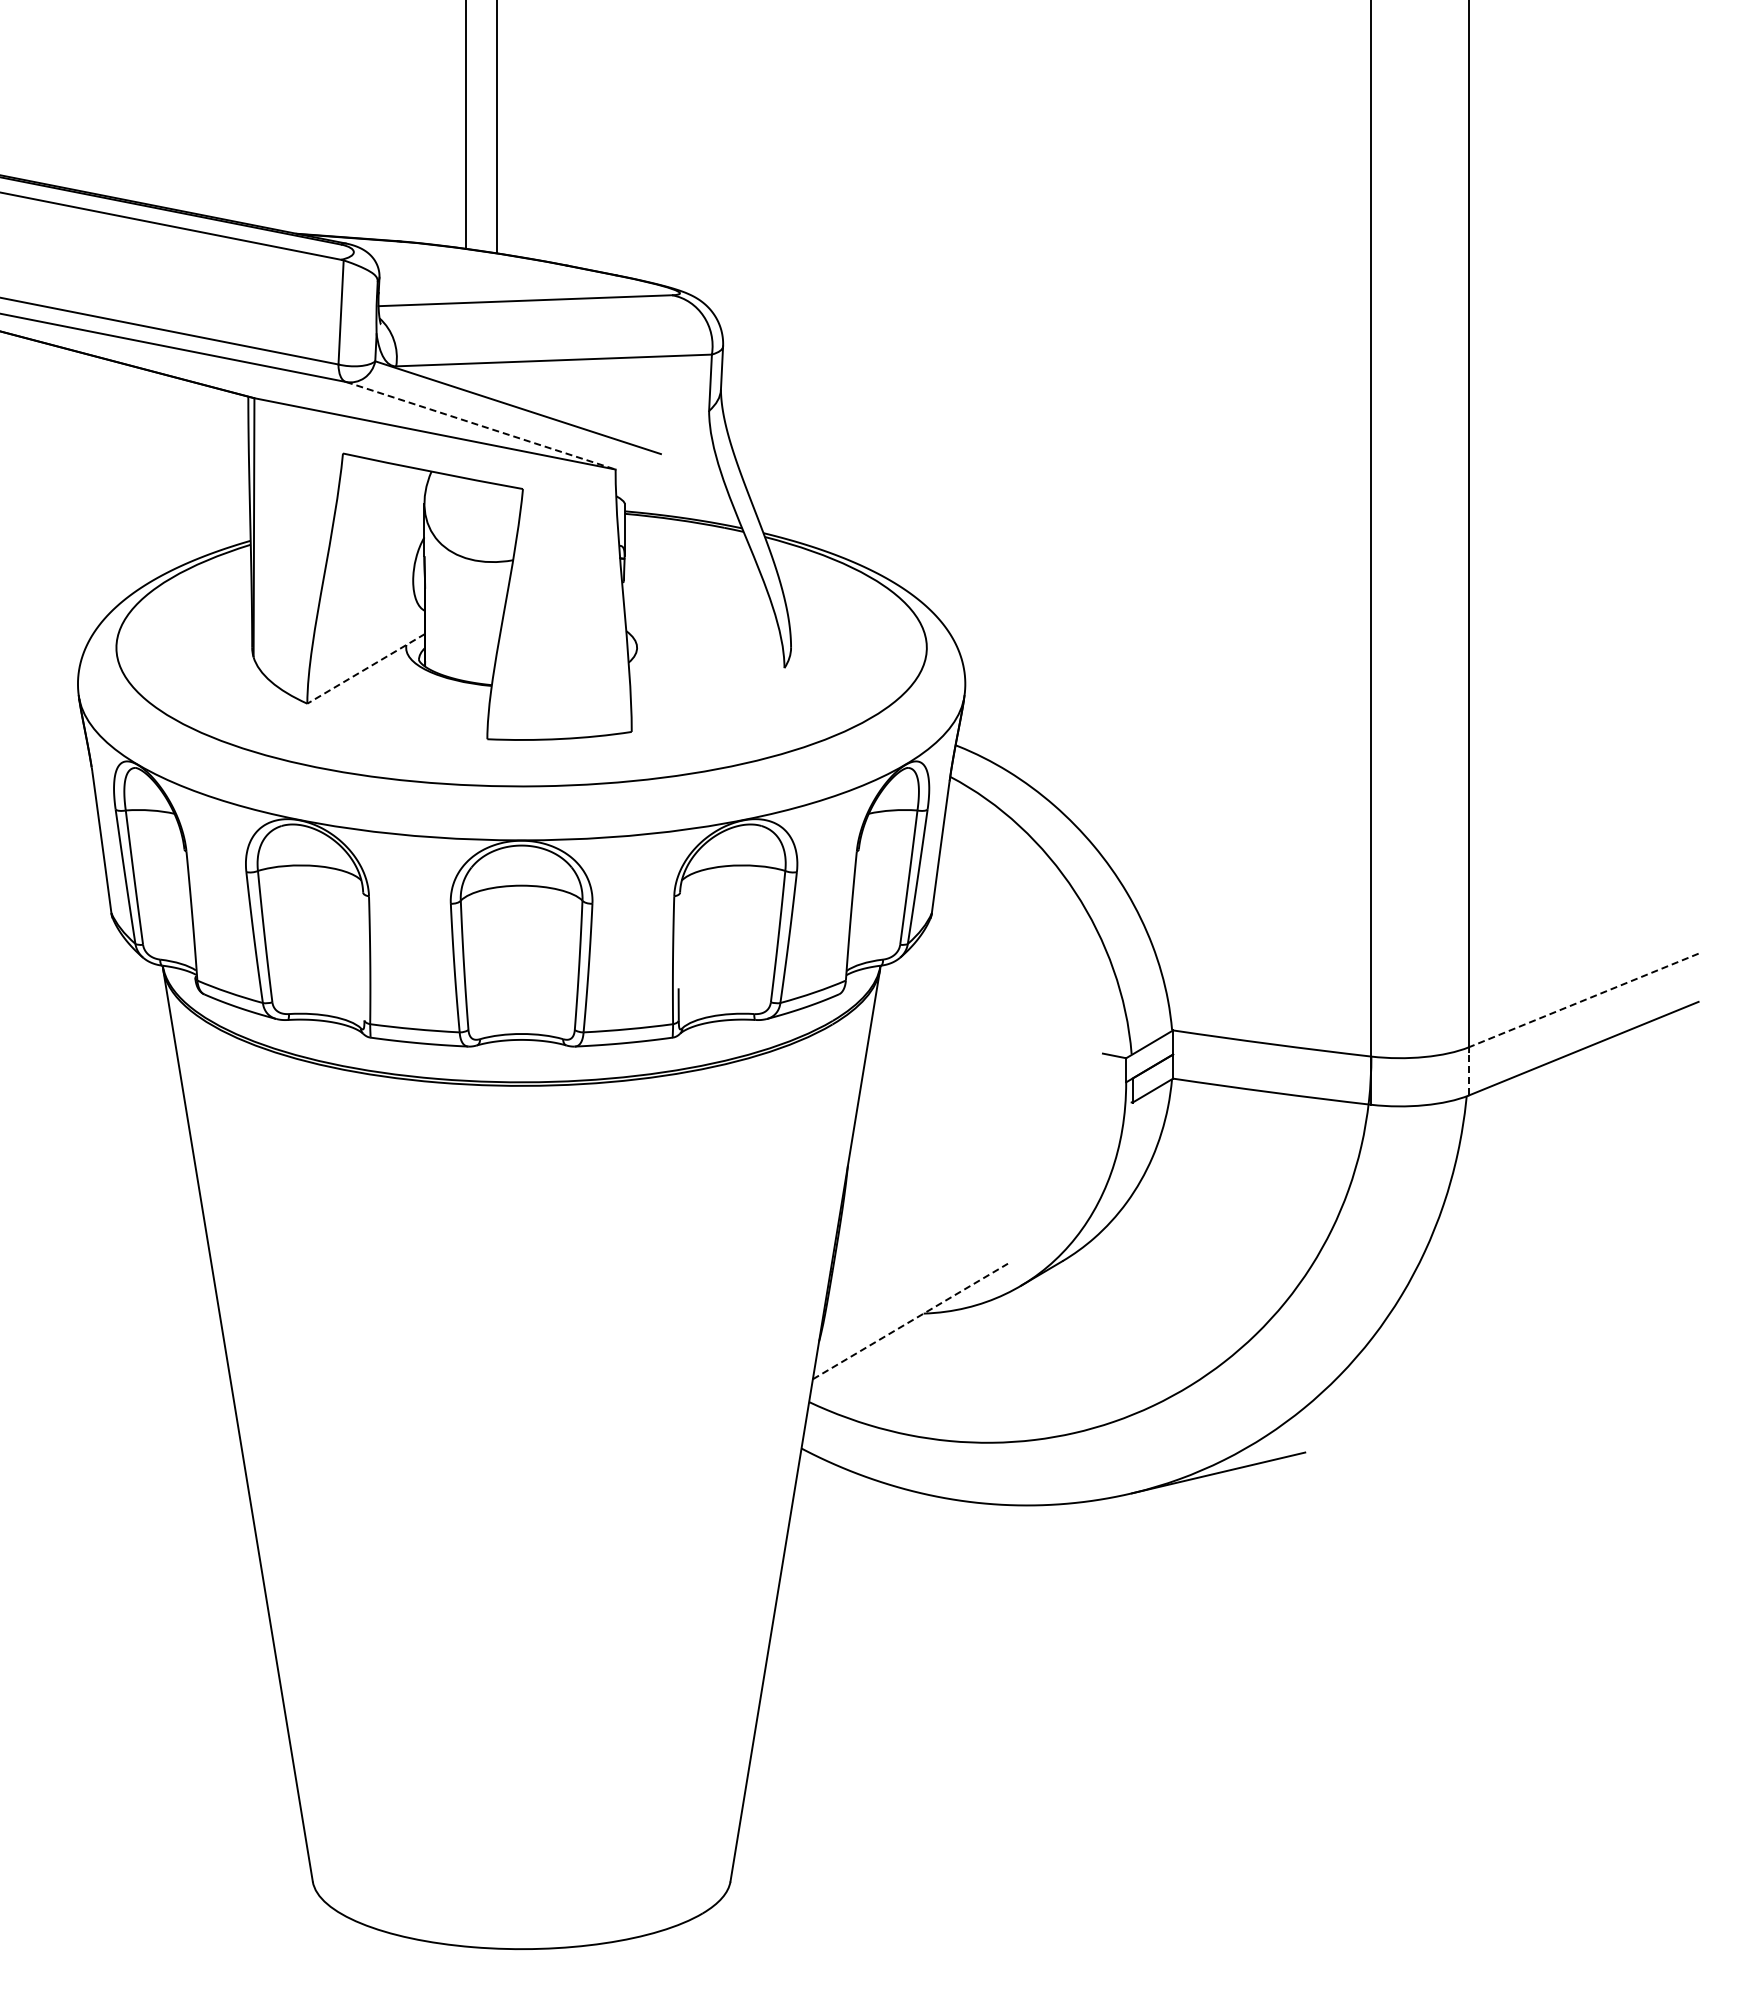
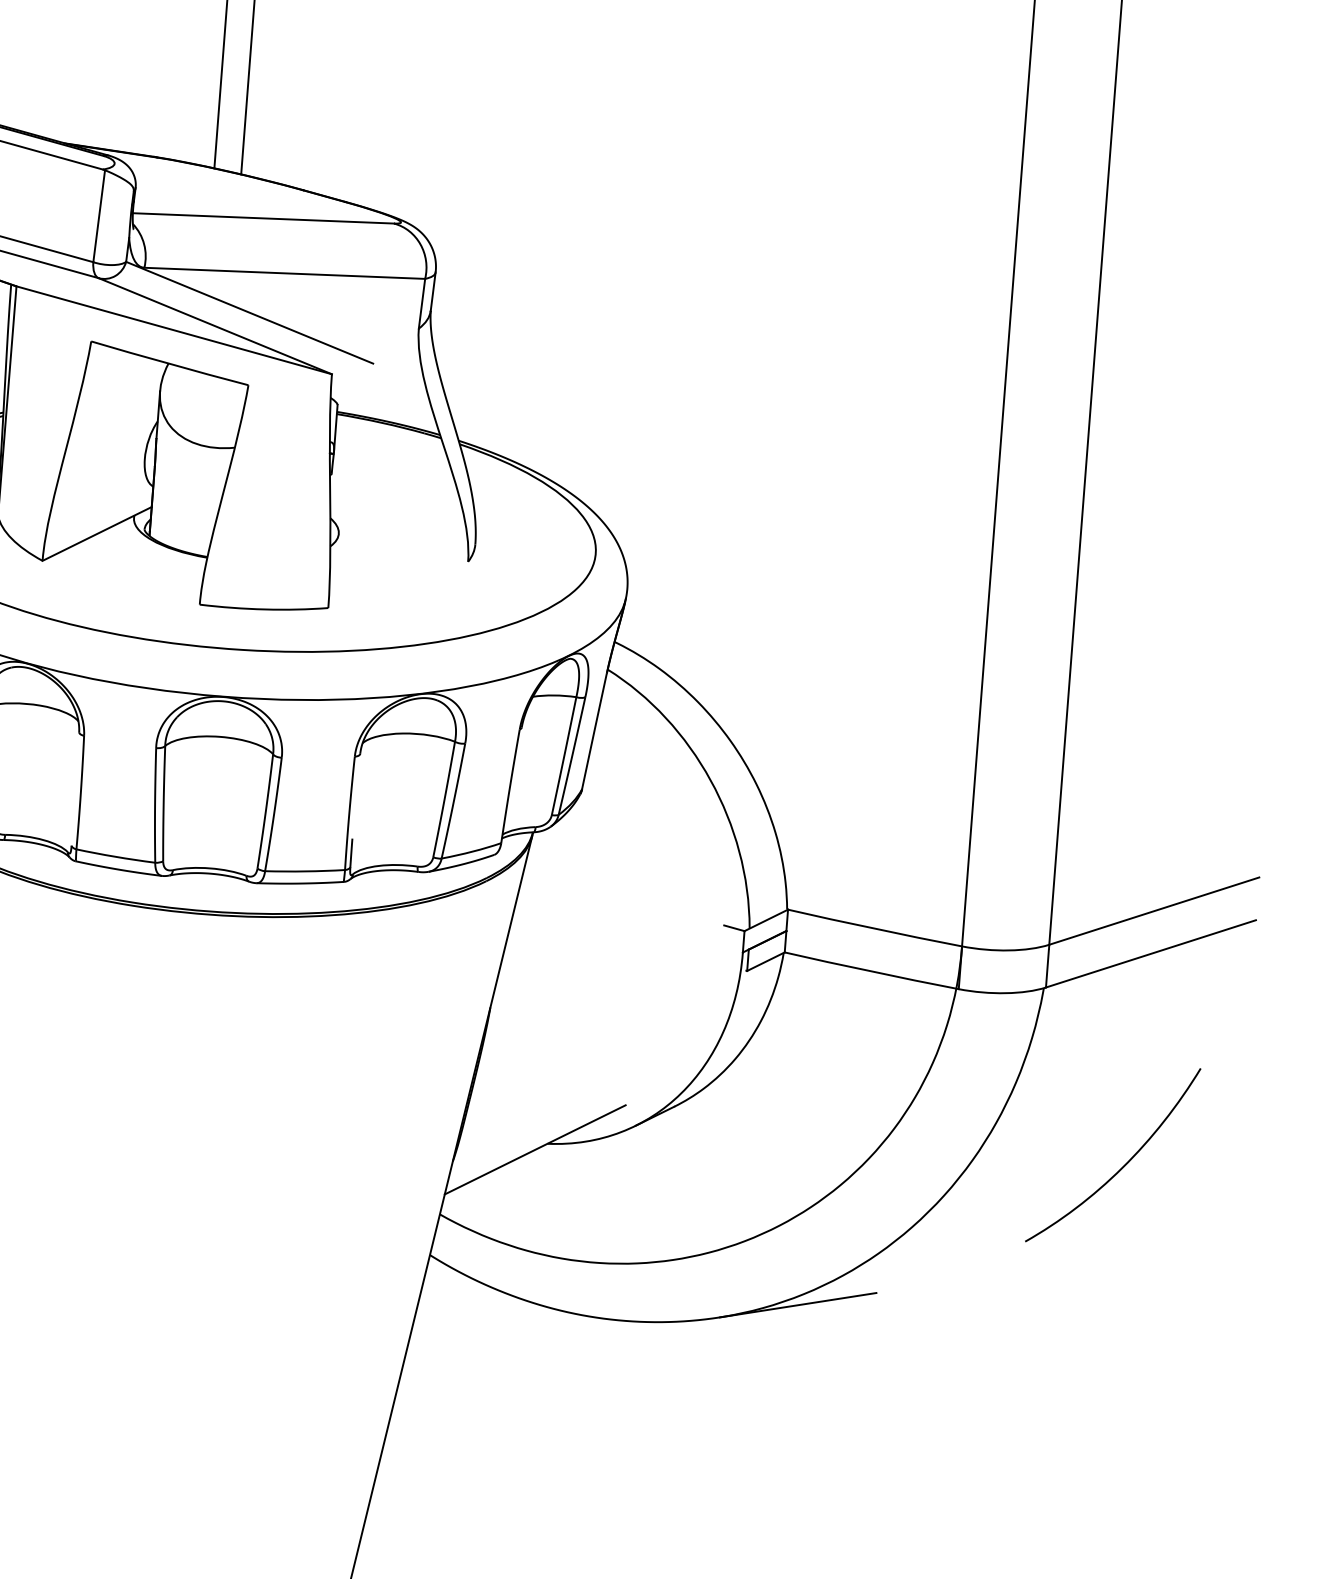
line: (480, 425) -> (215, 325), dashed -> solid
line: (365, 669) -> (96, 534), dashed -> solid
line: (1583, 1000) -> (1153, 911), dashed -> solid
line: (1469, 1073) -> (1047, 968), dashed -> solid
curve: (1572, 1286) -> (1124, 1164), added
line: (910, 1321) -> (535, 1149), dashed -> solid

